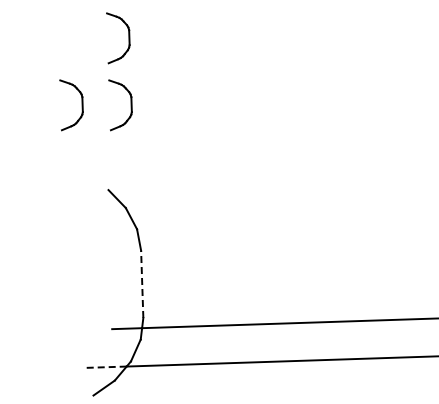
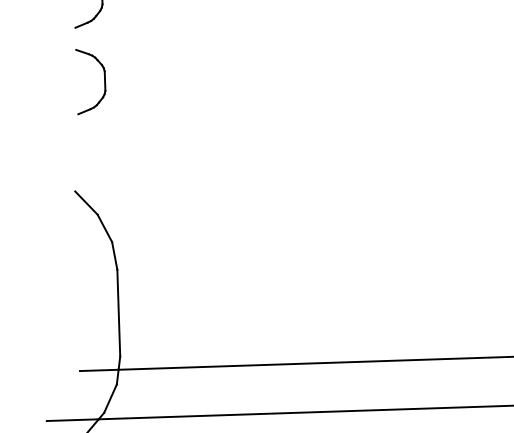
part: (81, 105) -> (40, 82), removed
line: (142, 284) -> (119, 313), dashed -> solid
line: (106, 367) -> (72, 420), dashed -> solid

